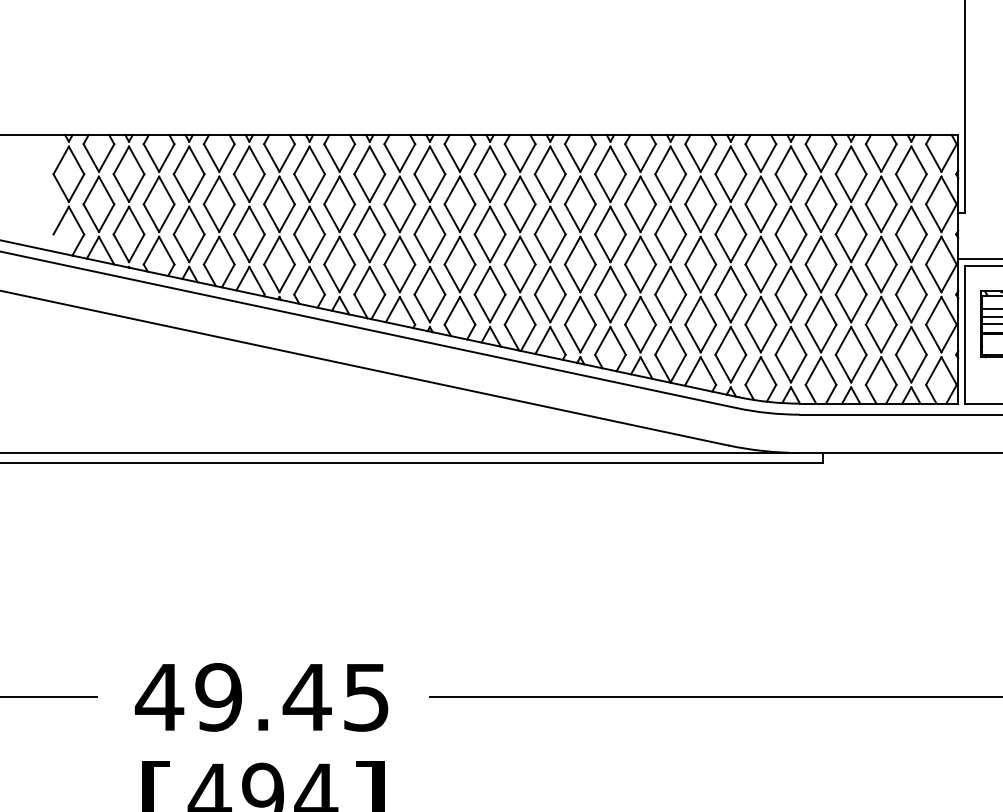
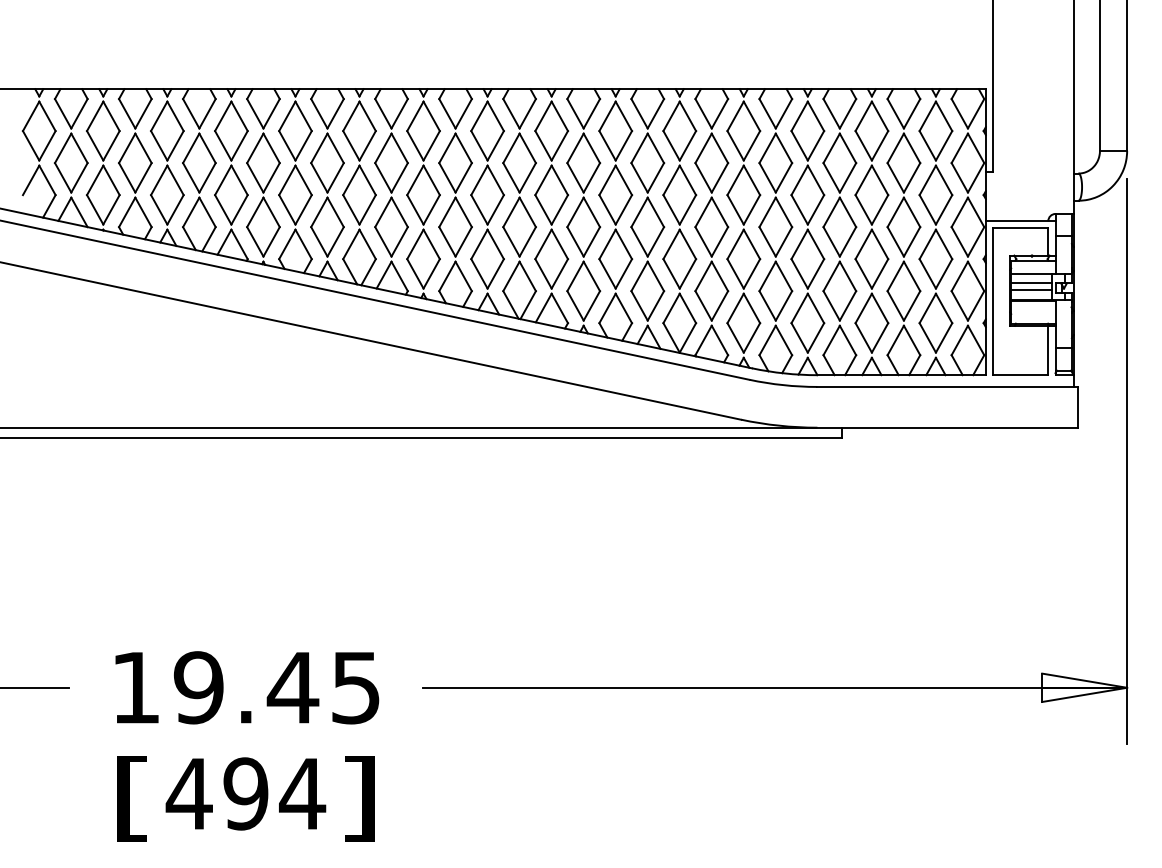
text: (159, 697) -> (135, 687), 49.45 -> 19.45

